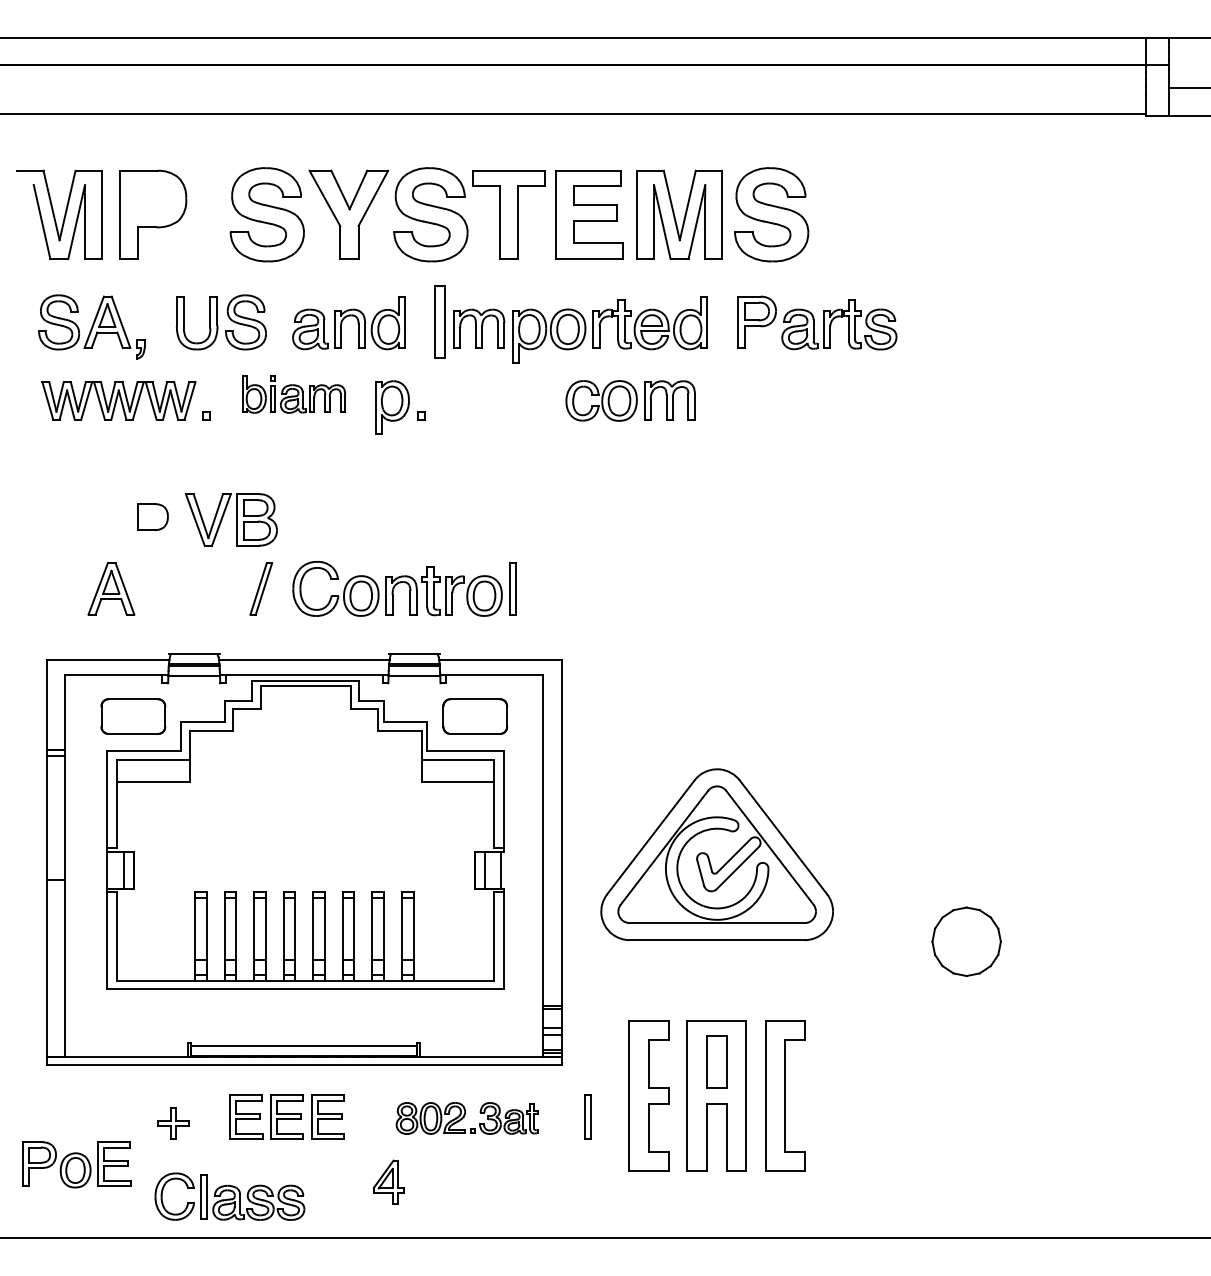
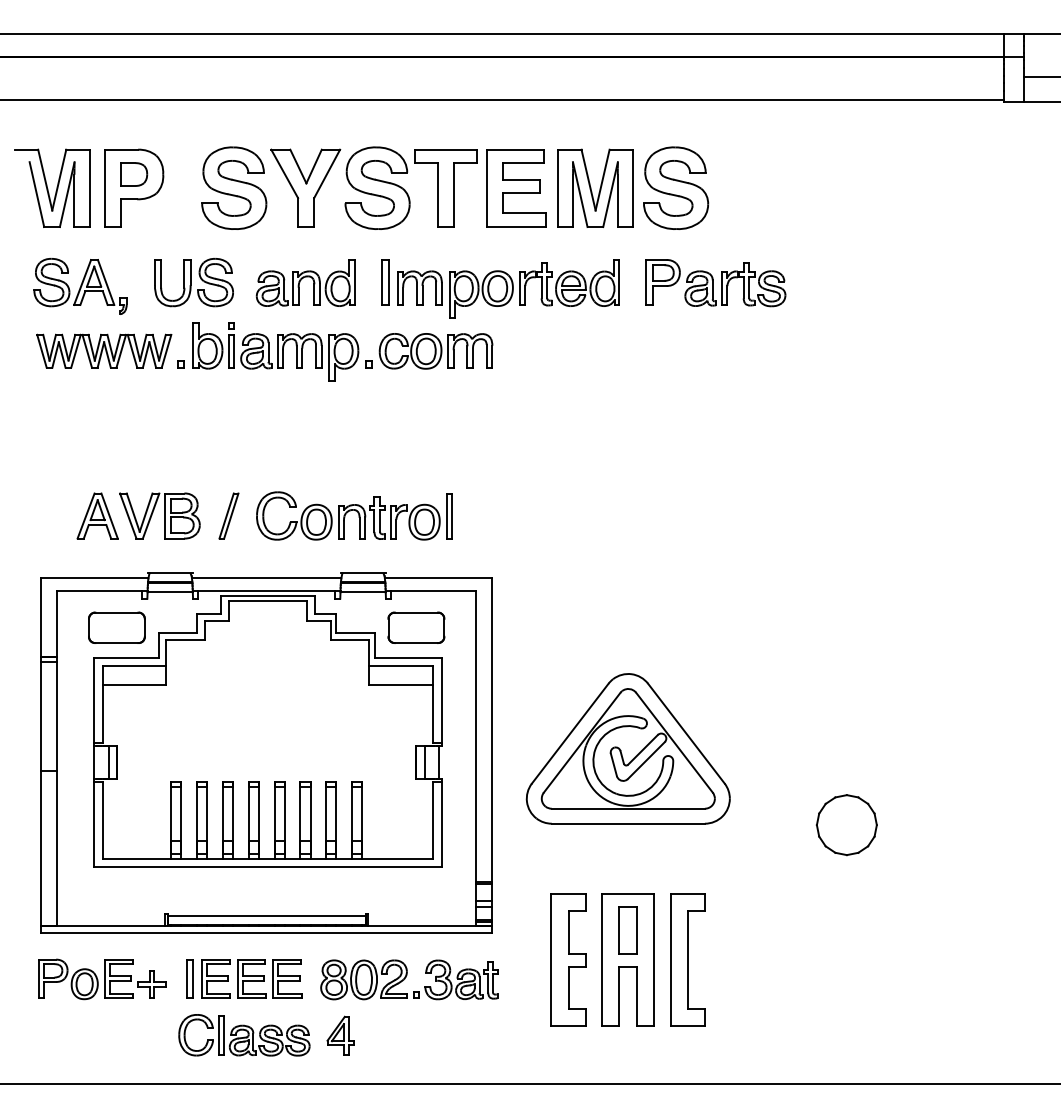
part: (440, 322) -> (385, 282), size x0.71
part: (293, 394) -> (257, 345), size x1.43
part: (630, 400) -> (435, 350), moved
part: (152, 516) -> (133, 173), moved
part: (231, 519) -> (159, 515), moved
part: (587, 1116) -> (189, 978), moved
part: (466, 1118) -> (408, 979), size x1.43
part: (76, 1164) -> (85, 979), moved
part: (229, 1196) -> (244, 1035), moved

